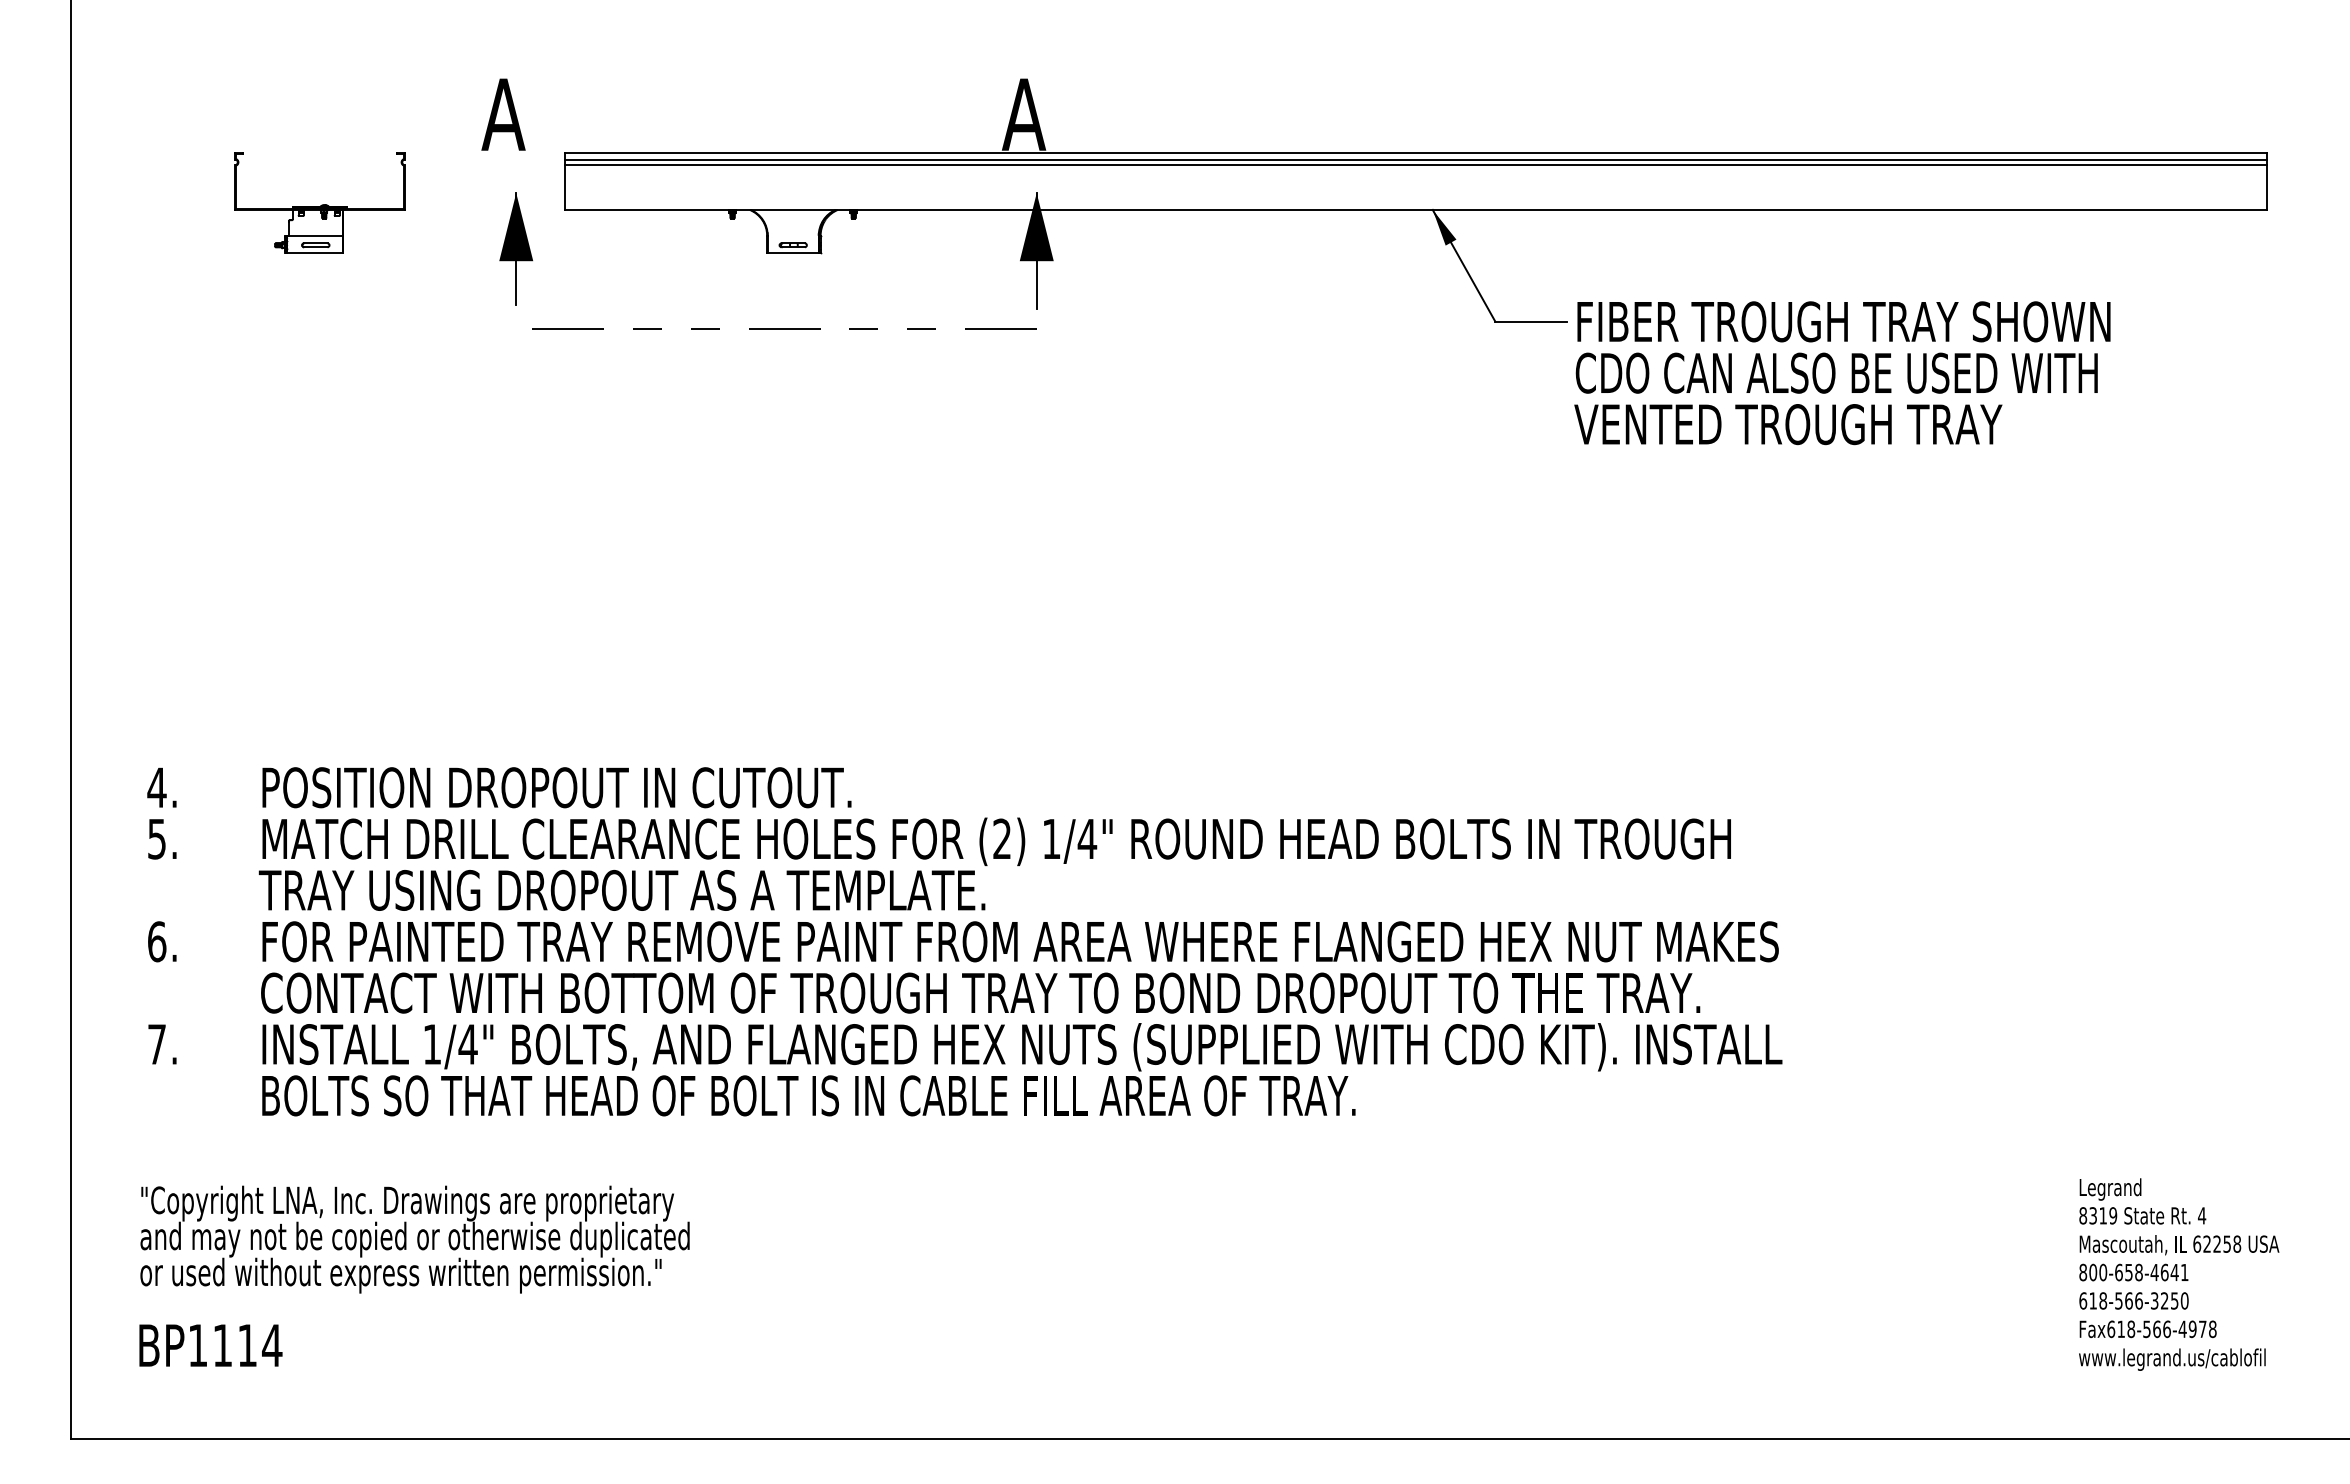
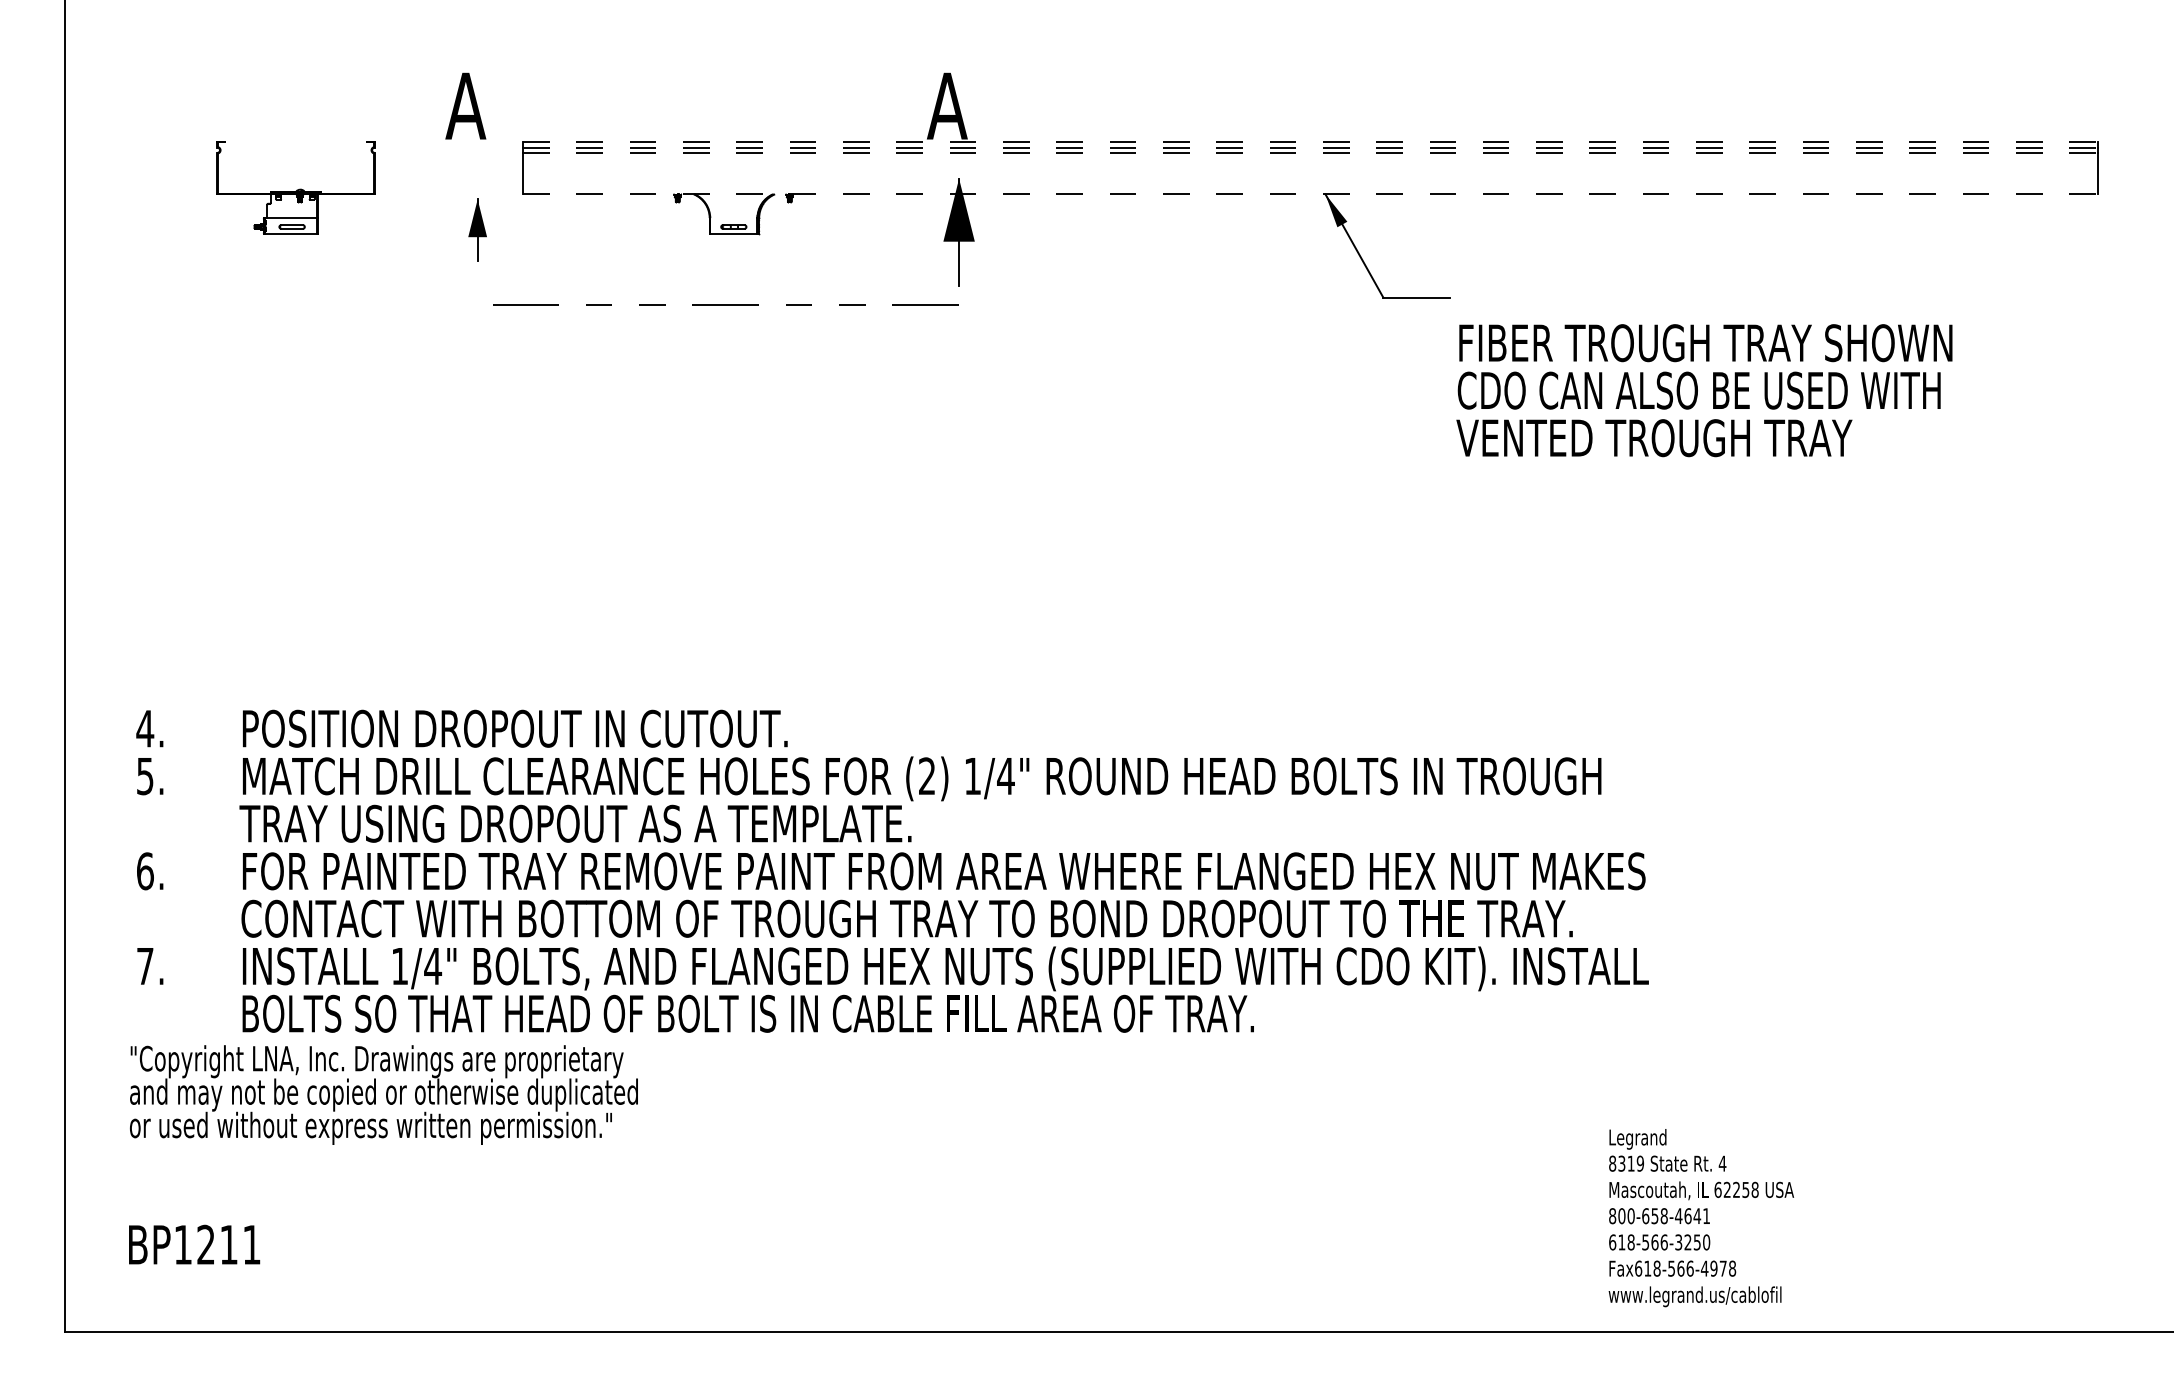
line: (1416, 153) -> (1310, 142), solid -> dashed
line: (1416, 159) -> (1310, 147), solid -> dashed
line: (1416, 165) -> (1310, 153), solid -> dashed
line: (1416, 209) -> (1310, 193), solid -> dashed
part: (516, 248) -> (477, 229), size x0.6
text: (1842, 373) -> (1704, 390), moved
text: (414, 1239) -> (383, 1094), moved
text: (2179, 1274) -> (1701, 1217), moved
text: (247, 1344) -> (228, 1243), BP1114 -> BP1211

